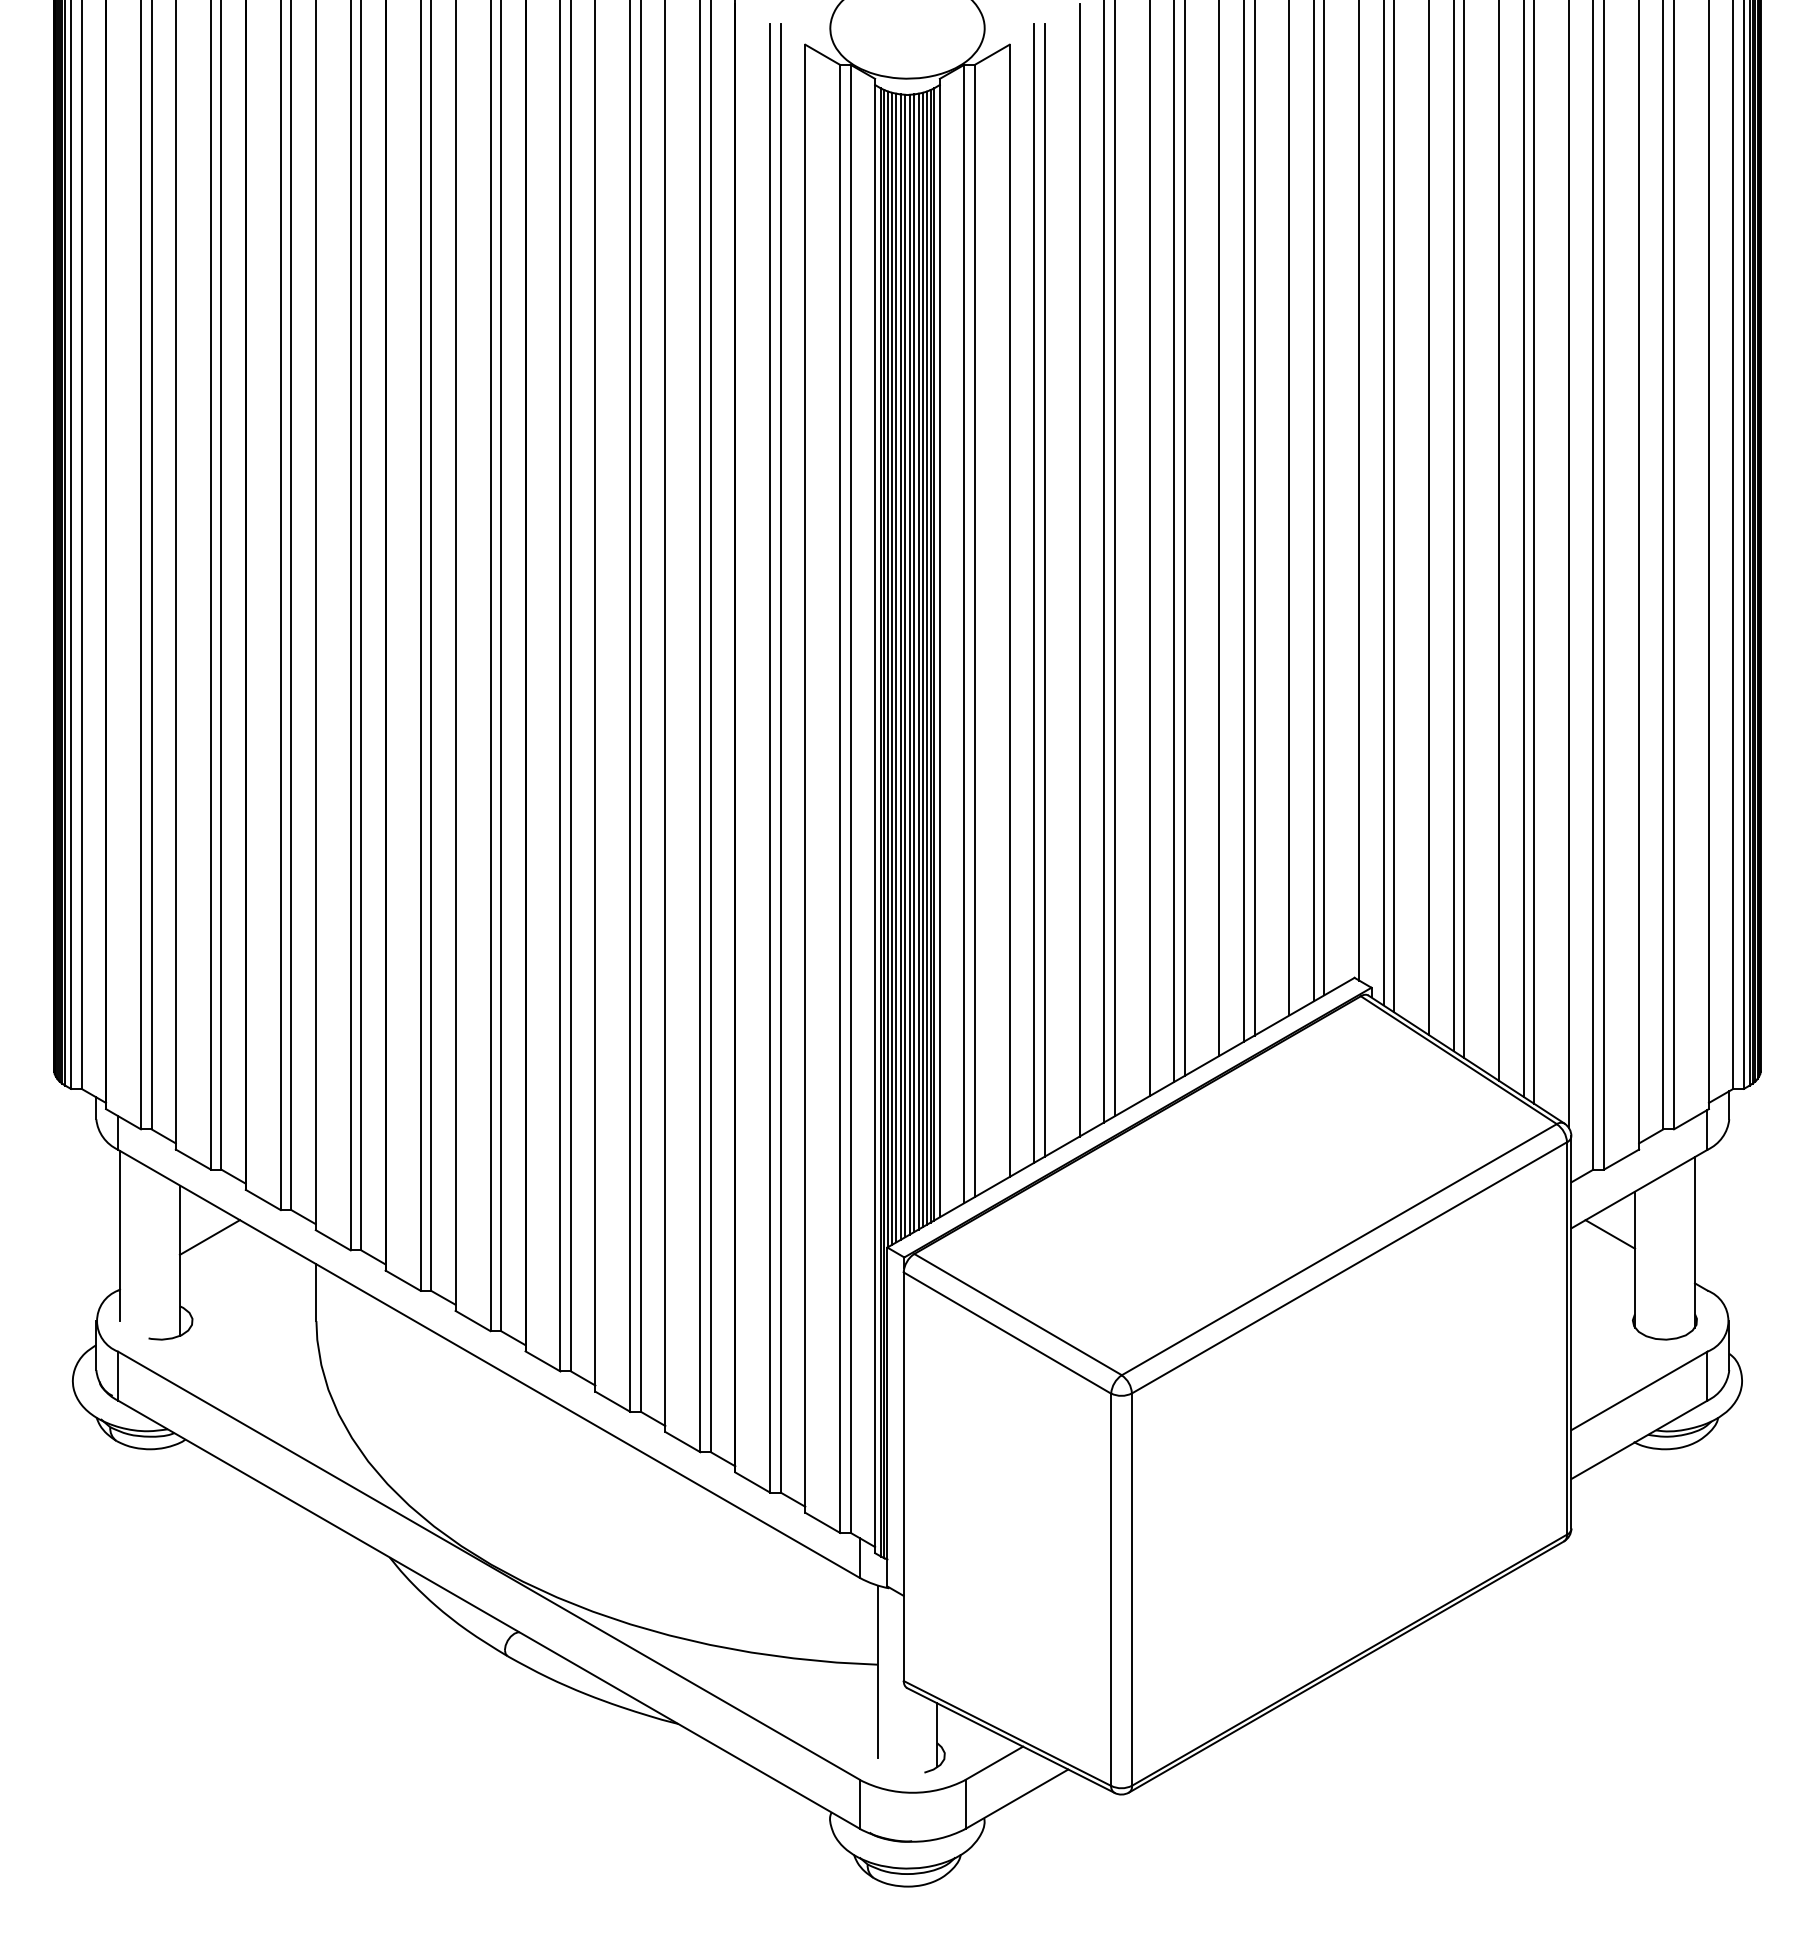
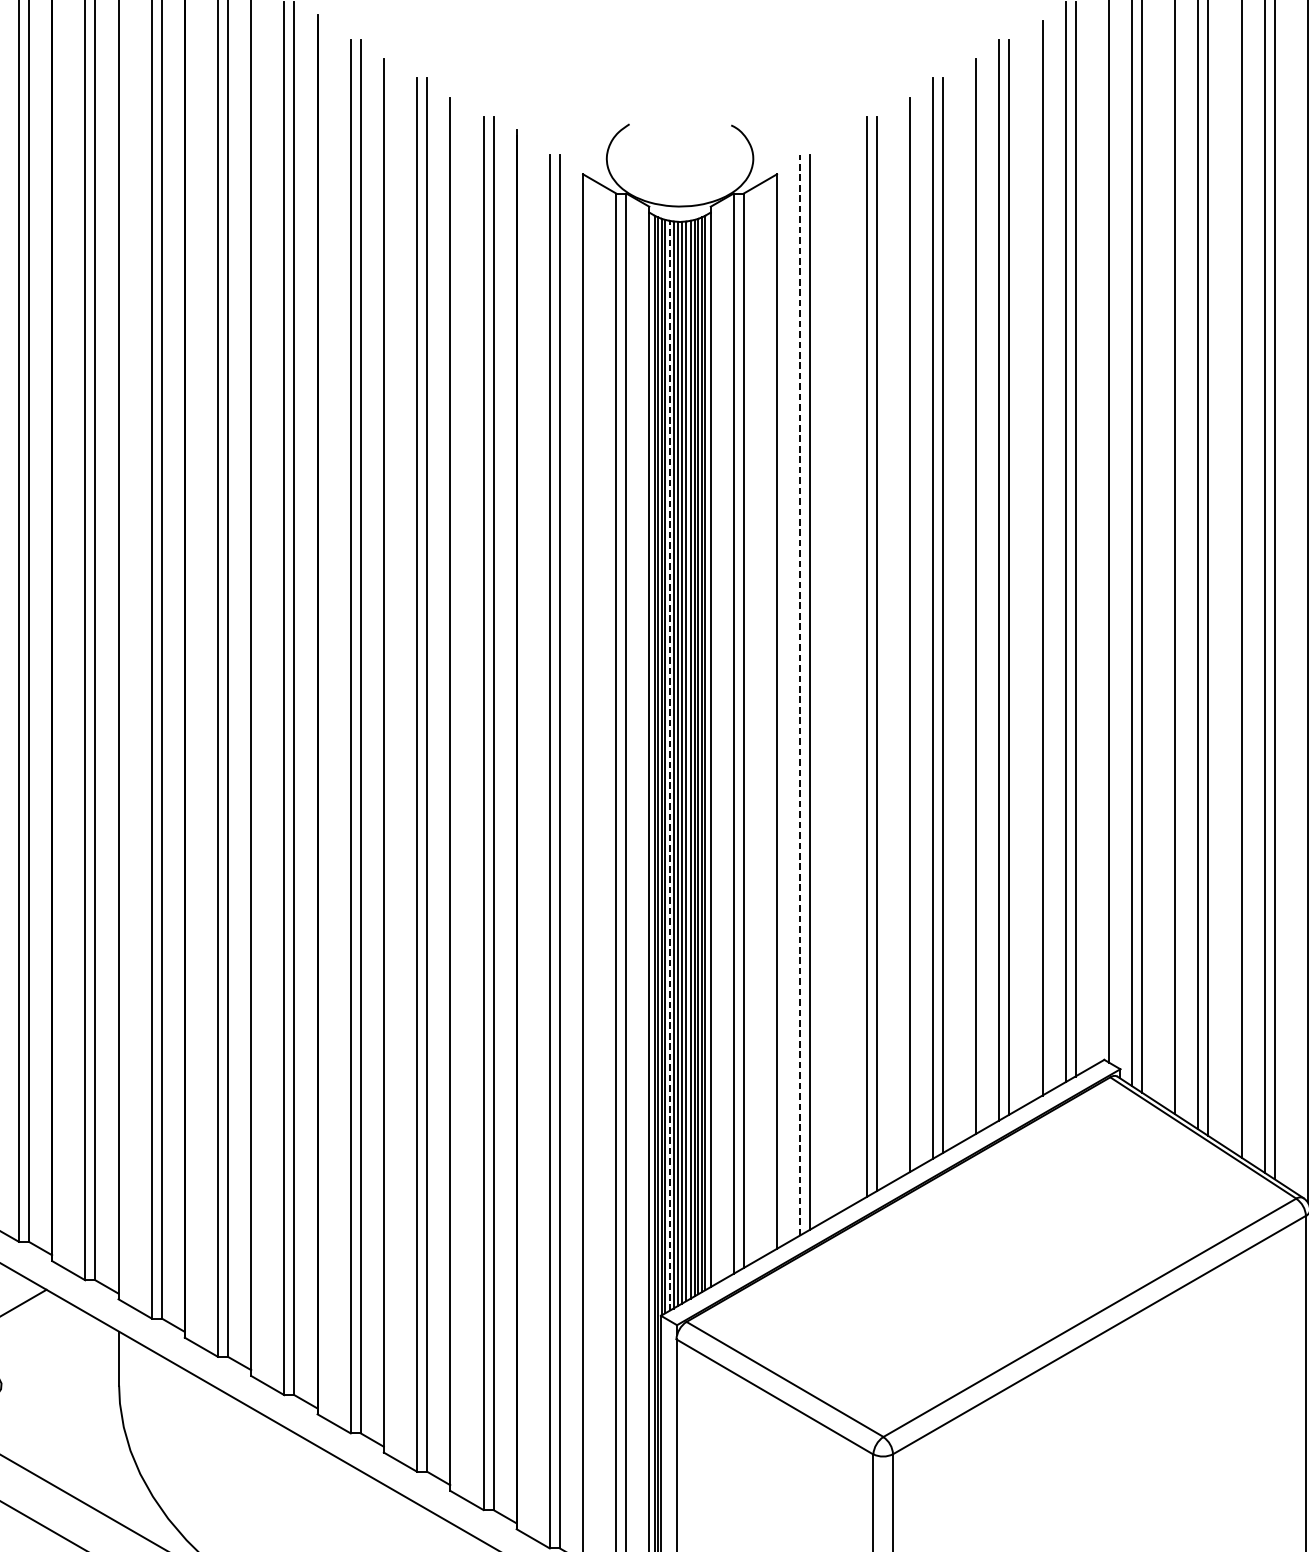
line: (1079, 570) -> (843, 673), removed
line: (1034, 593) -> (800, 695), solid -> dashed
line: (896, 667) -> (669, 765), solid -> dashed

